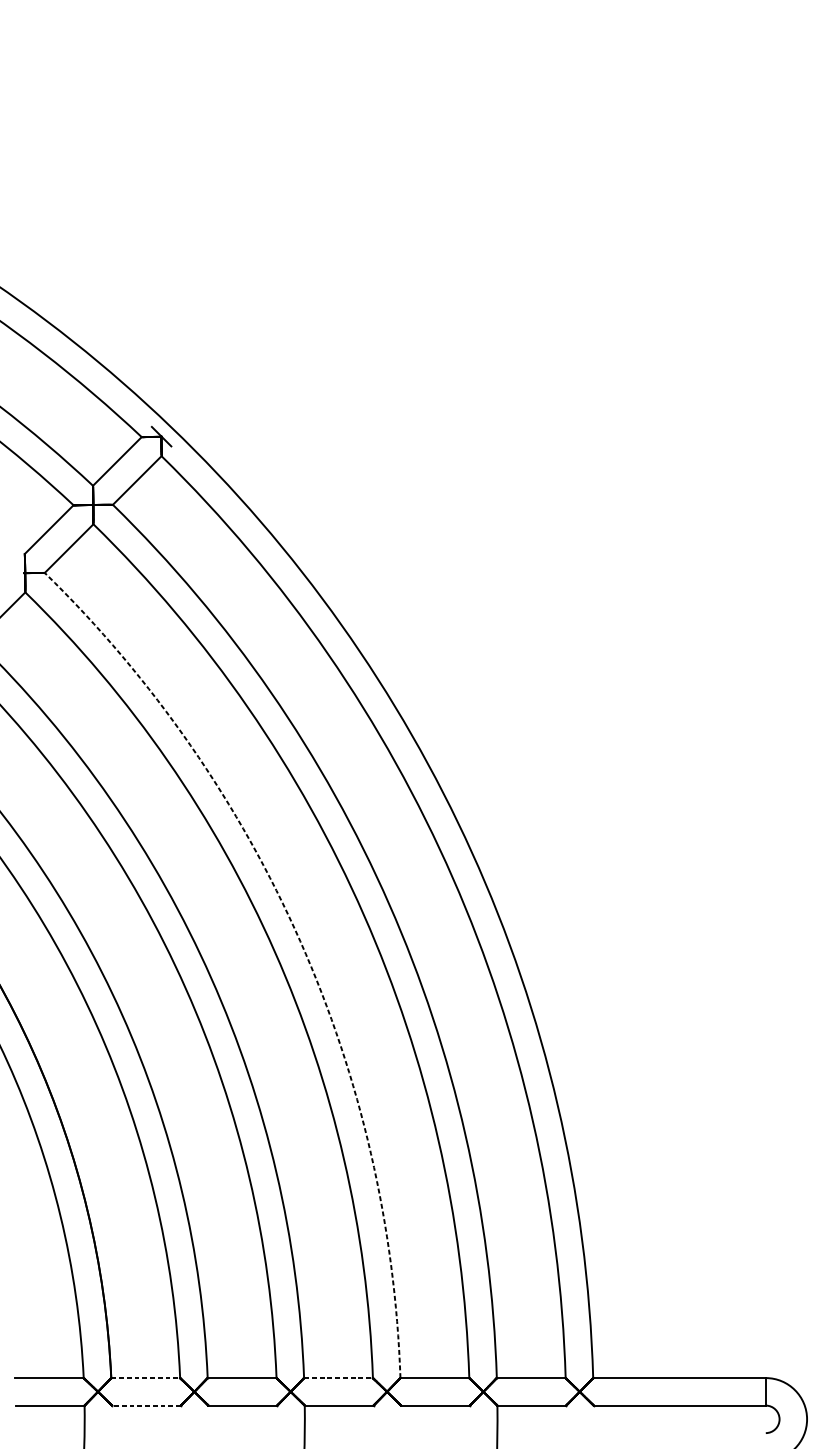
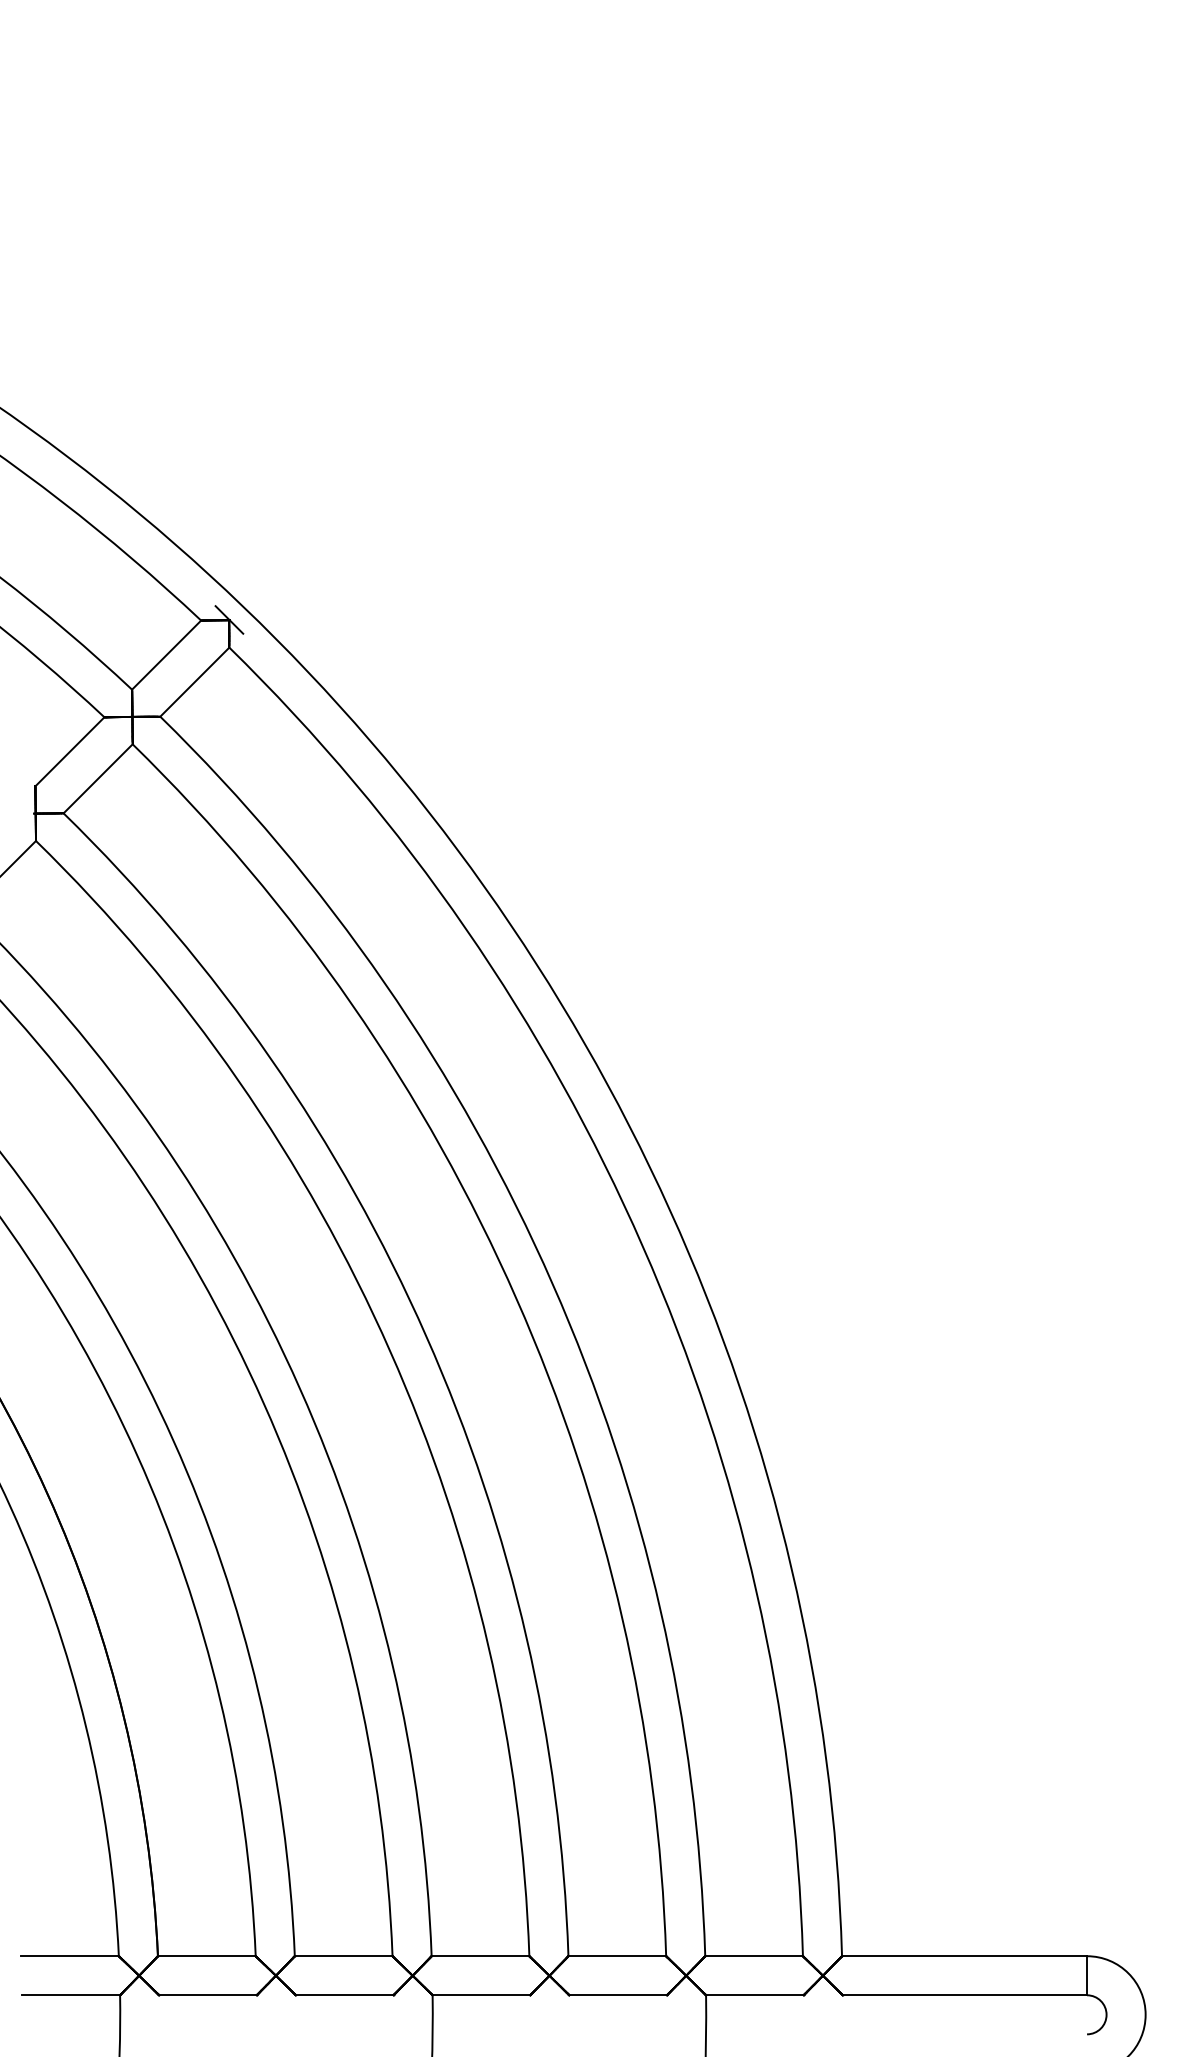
arc: (300, 941) -> (426, 1336), dashed -> solid
line: (145, 1378) -> (206, 1956), dashed -> solid
line: (338, 1378) -> (480, 1956), dashed -> solid
line: (146, 1405) -> (208, 1995), dashed -> solid

